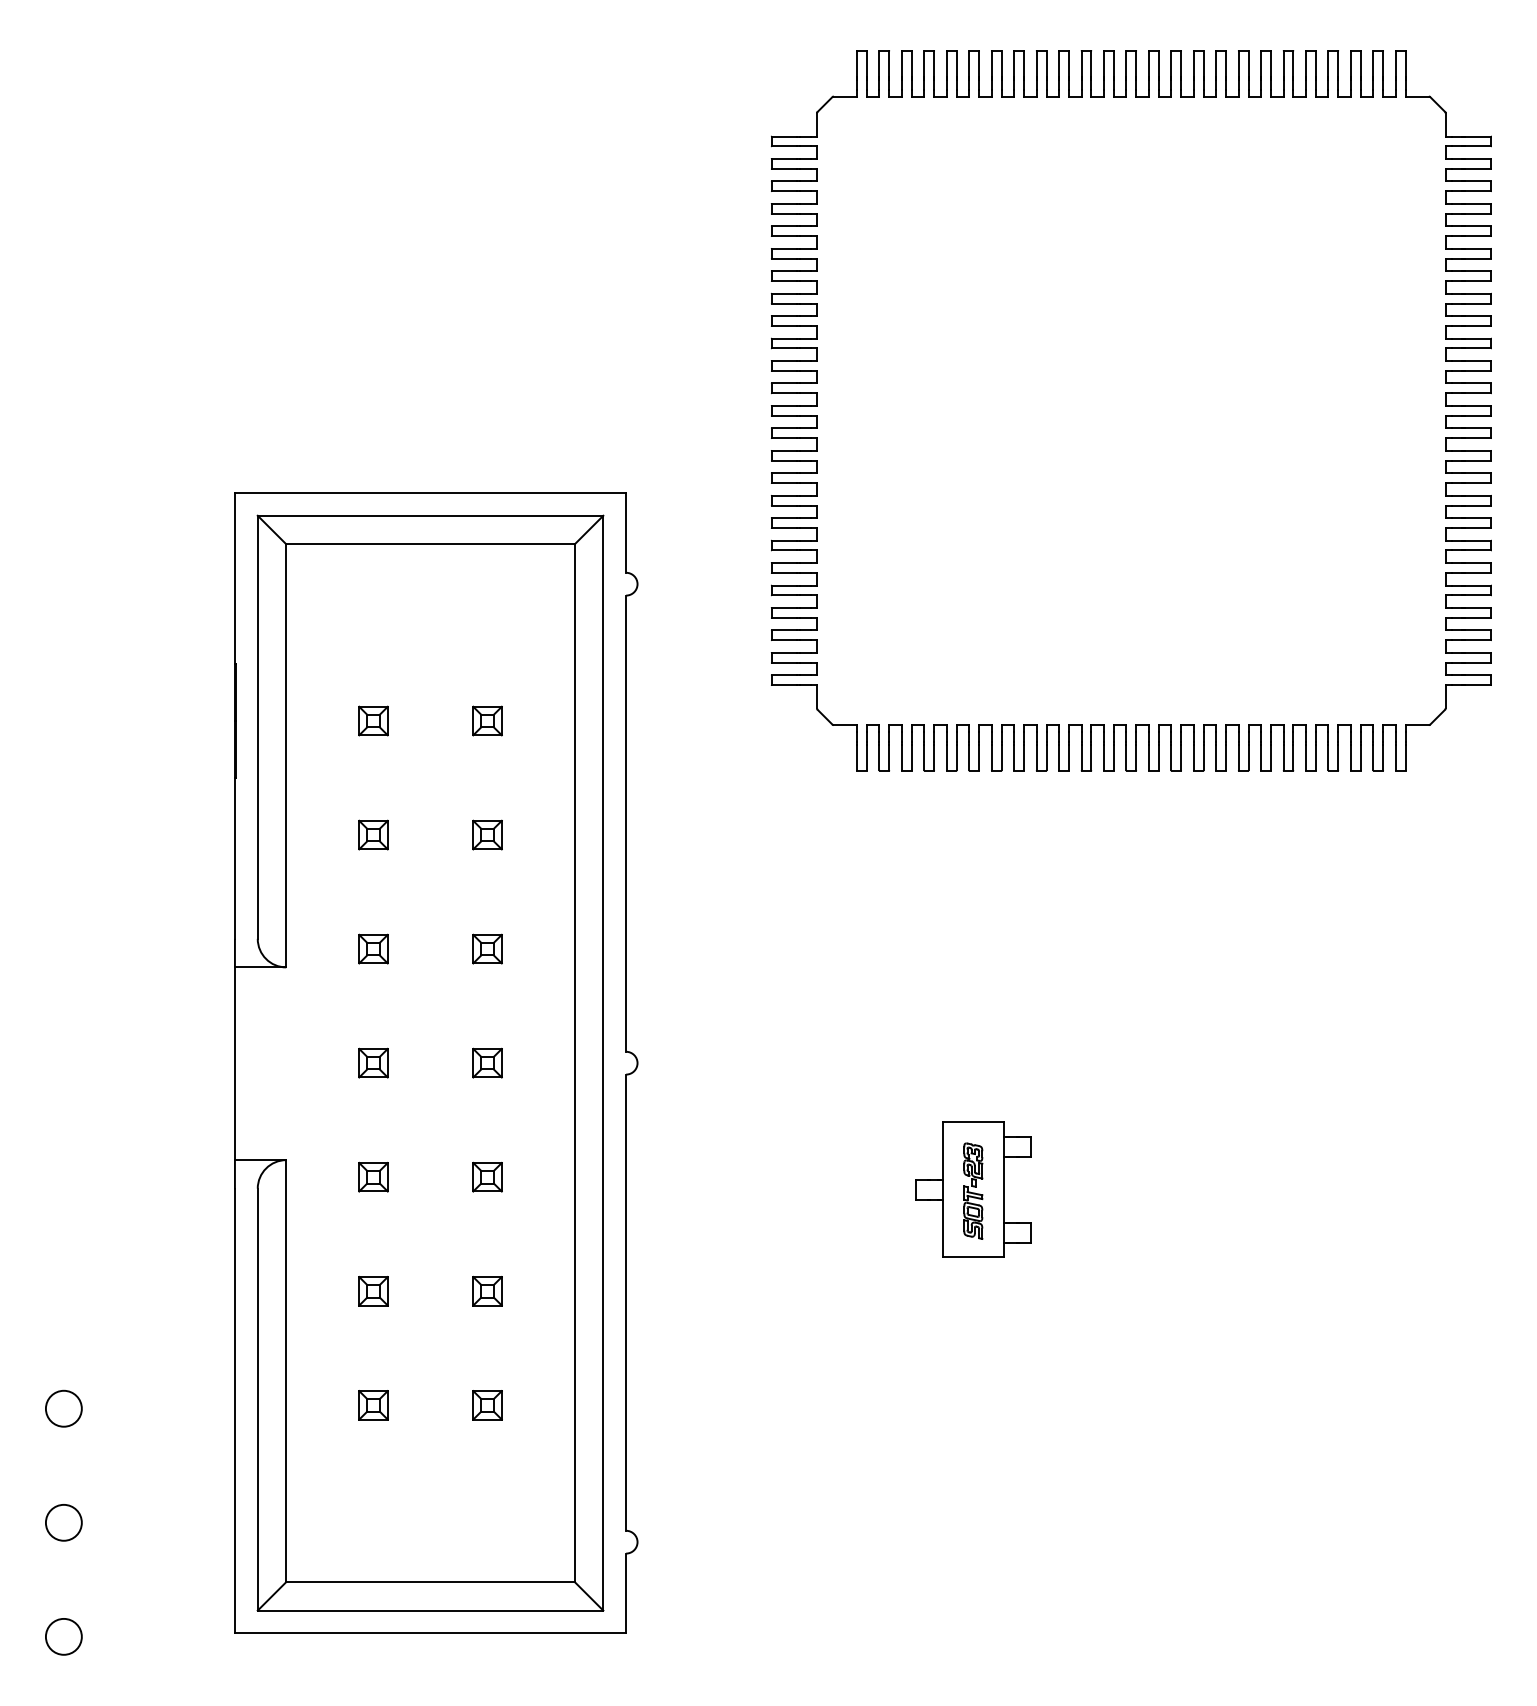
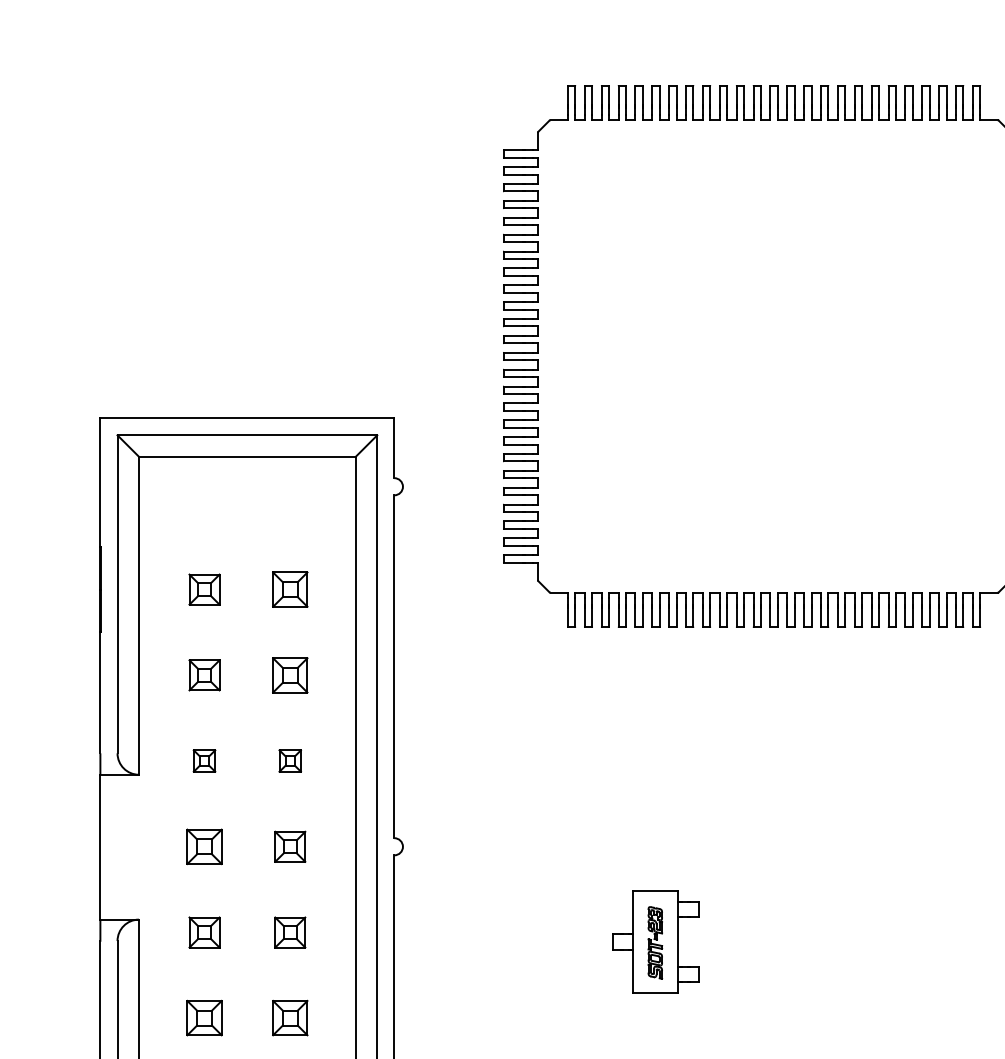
part: (373, 720) -> (204, 589), size x1.4
part: (487, 720) -> (290, 589), size x1.6
part: (373, 834) -> (204, 674), size x1.4
part: (487, 834) -> (290, 674), size x1.6
part: (373, 1062) -> (204, 846), size x1.6
part: (487, 1062) -> (290, 846), size x1.4
part: (373, 1176) -> (204, 931), size x1.4
part: (487, 1176) -> (290, 931), size x1.4
part: (373, 1291) -> (204, 1018), size x1.6
part: (487, 1291) -> (290, 1018), size x1.6

